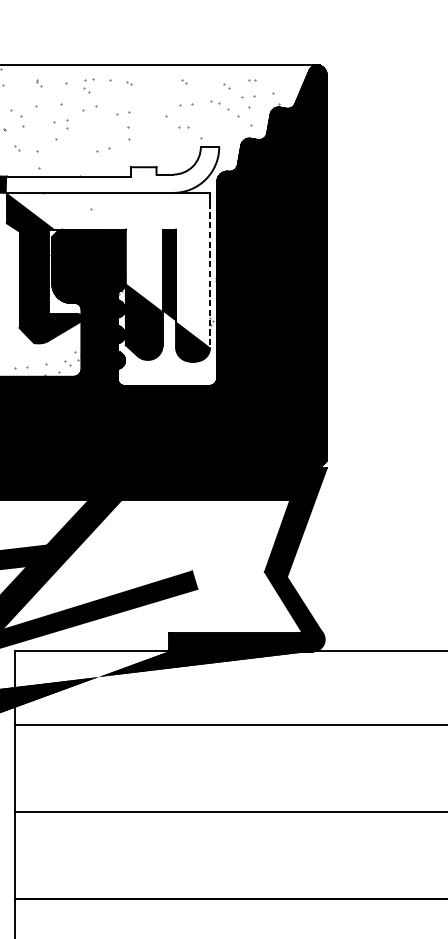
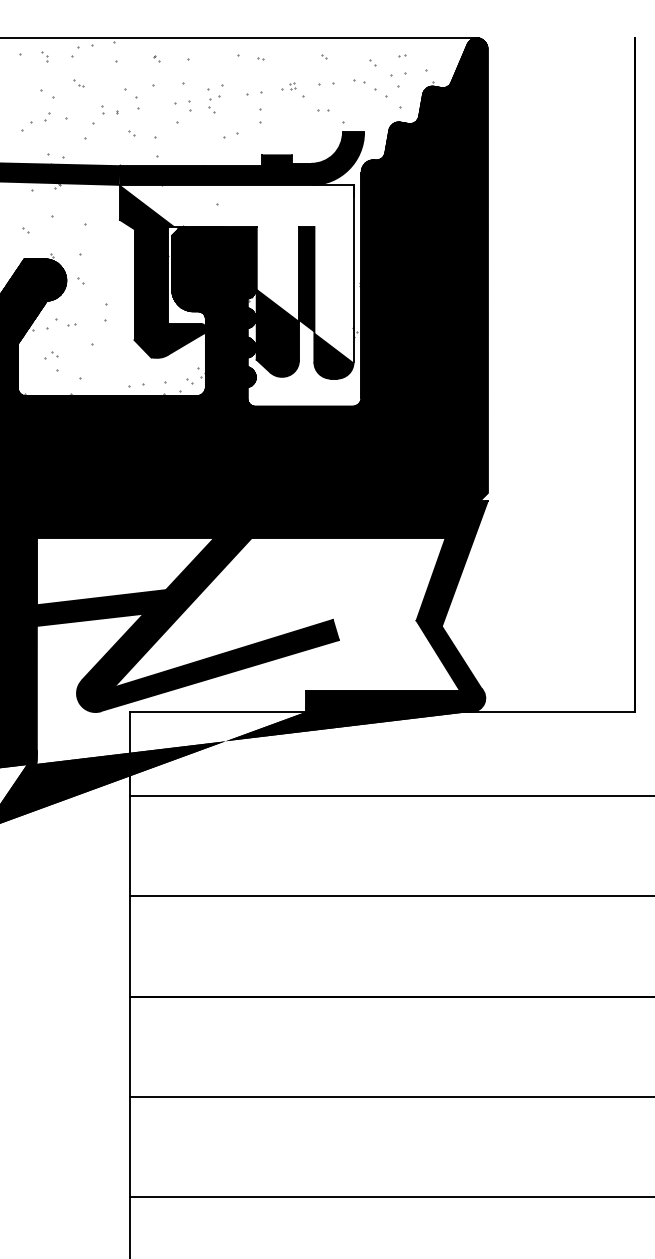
part: (89, 85) -> (214, 104), moved
part: (153, 107) -> (288, 86), added
fill: (112, 169) -> (241, 158), added
line: (210, 270) -> (353, 273), dashed -> solid

